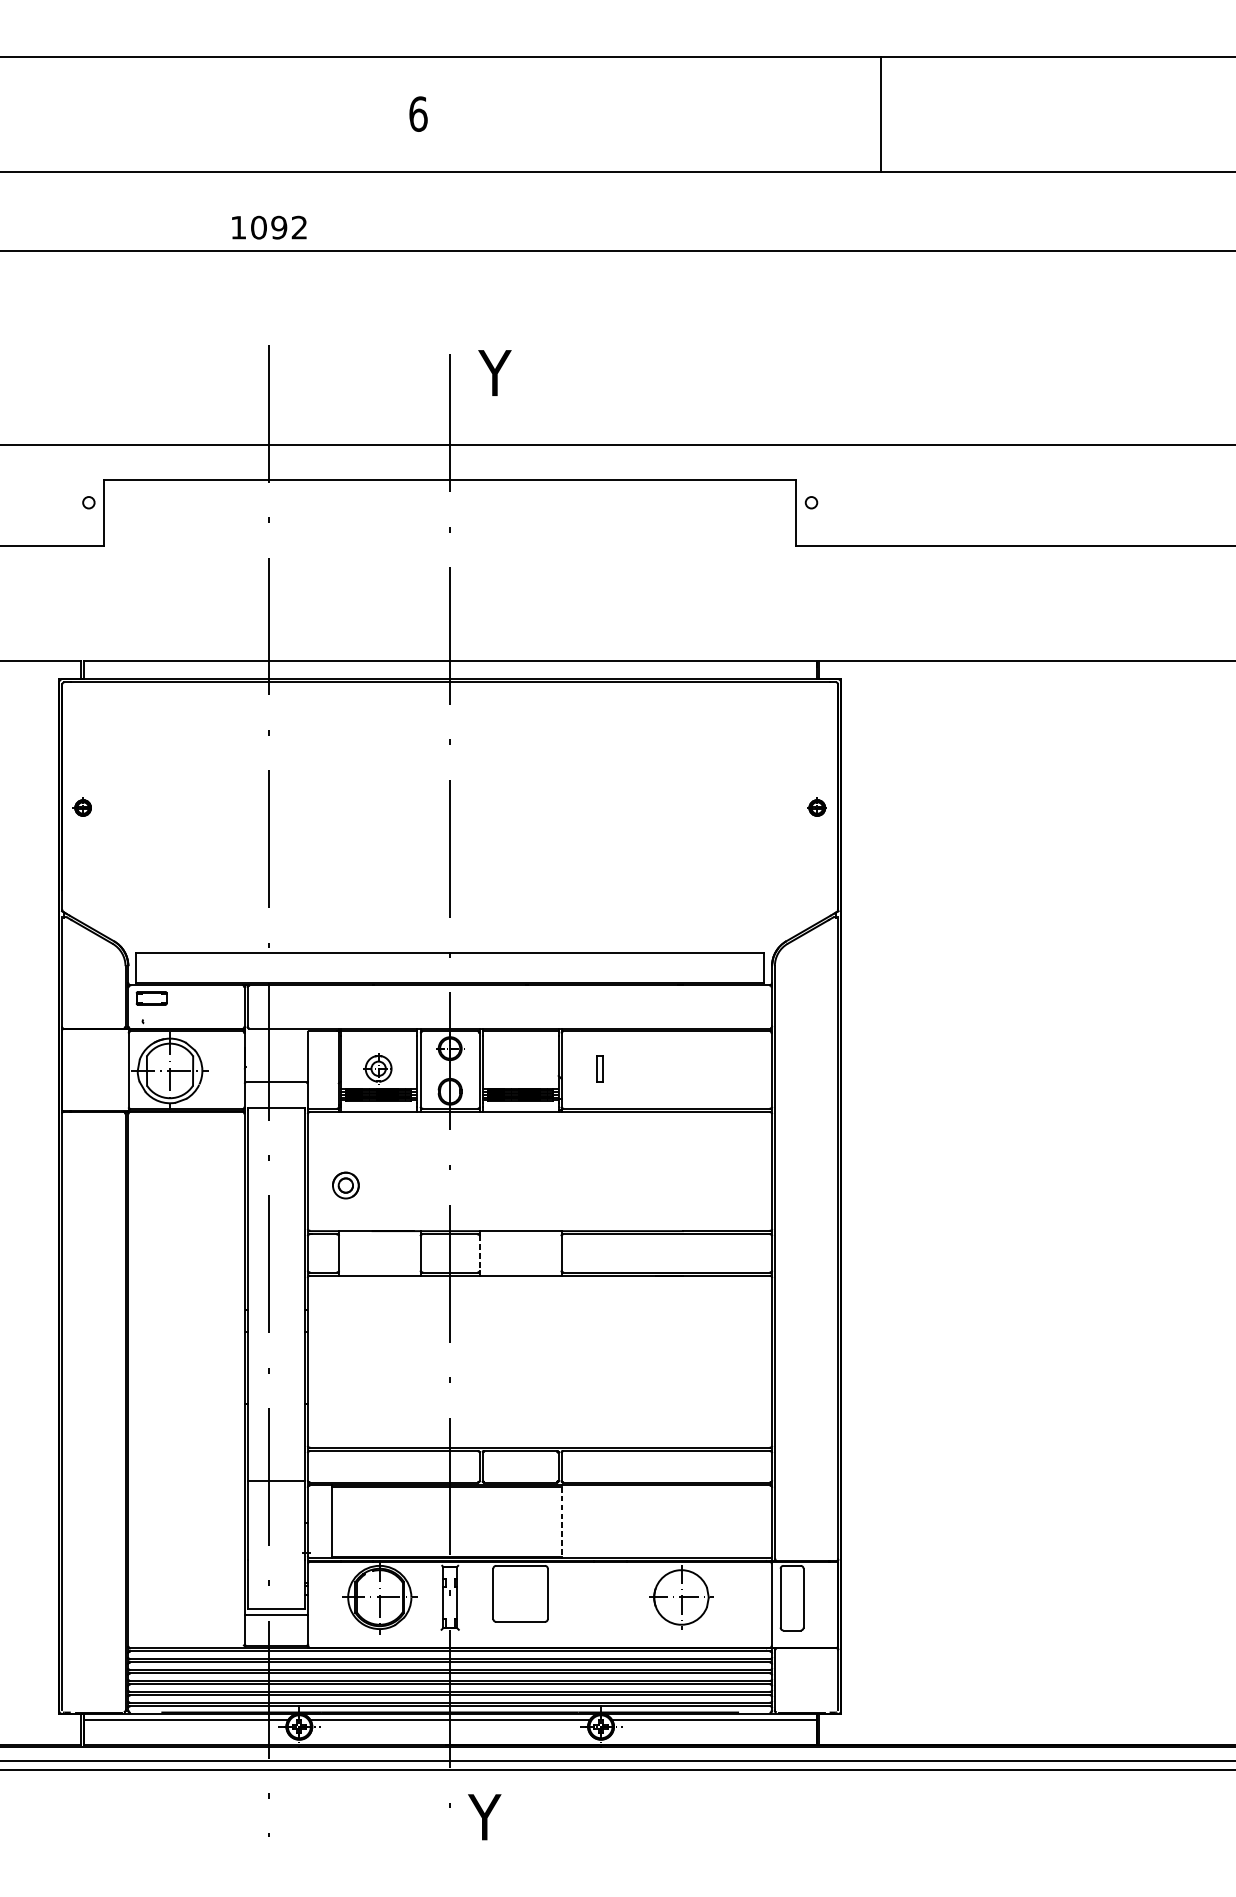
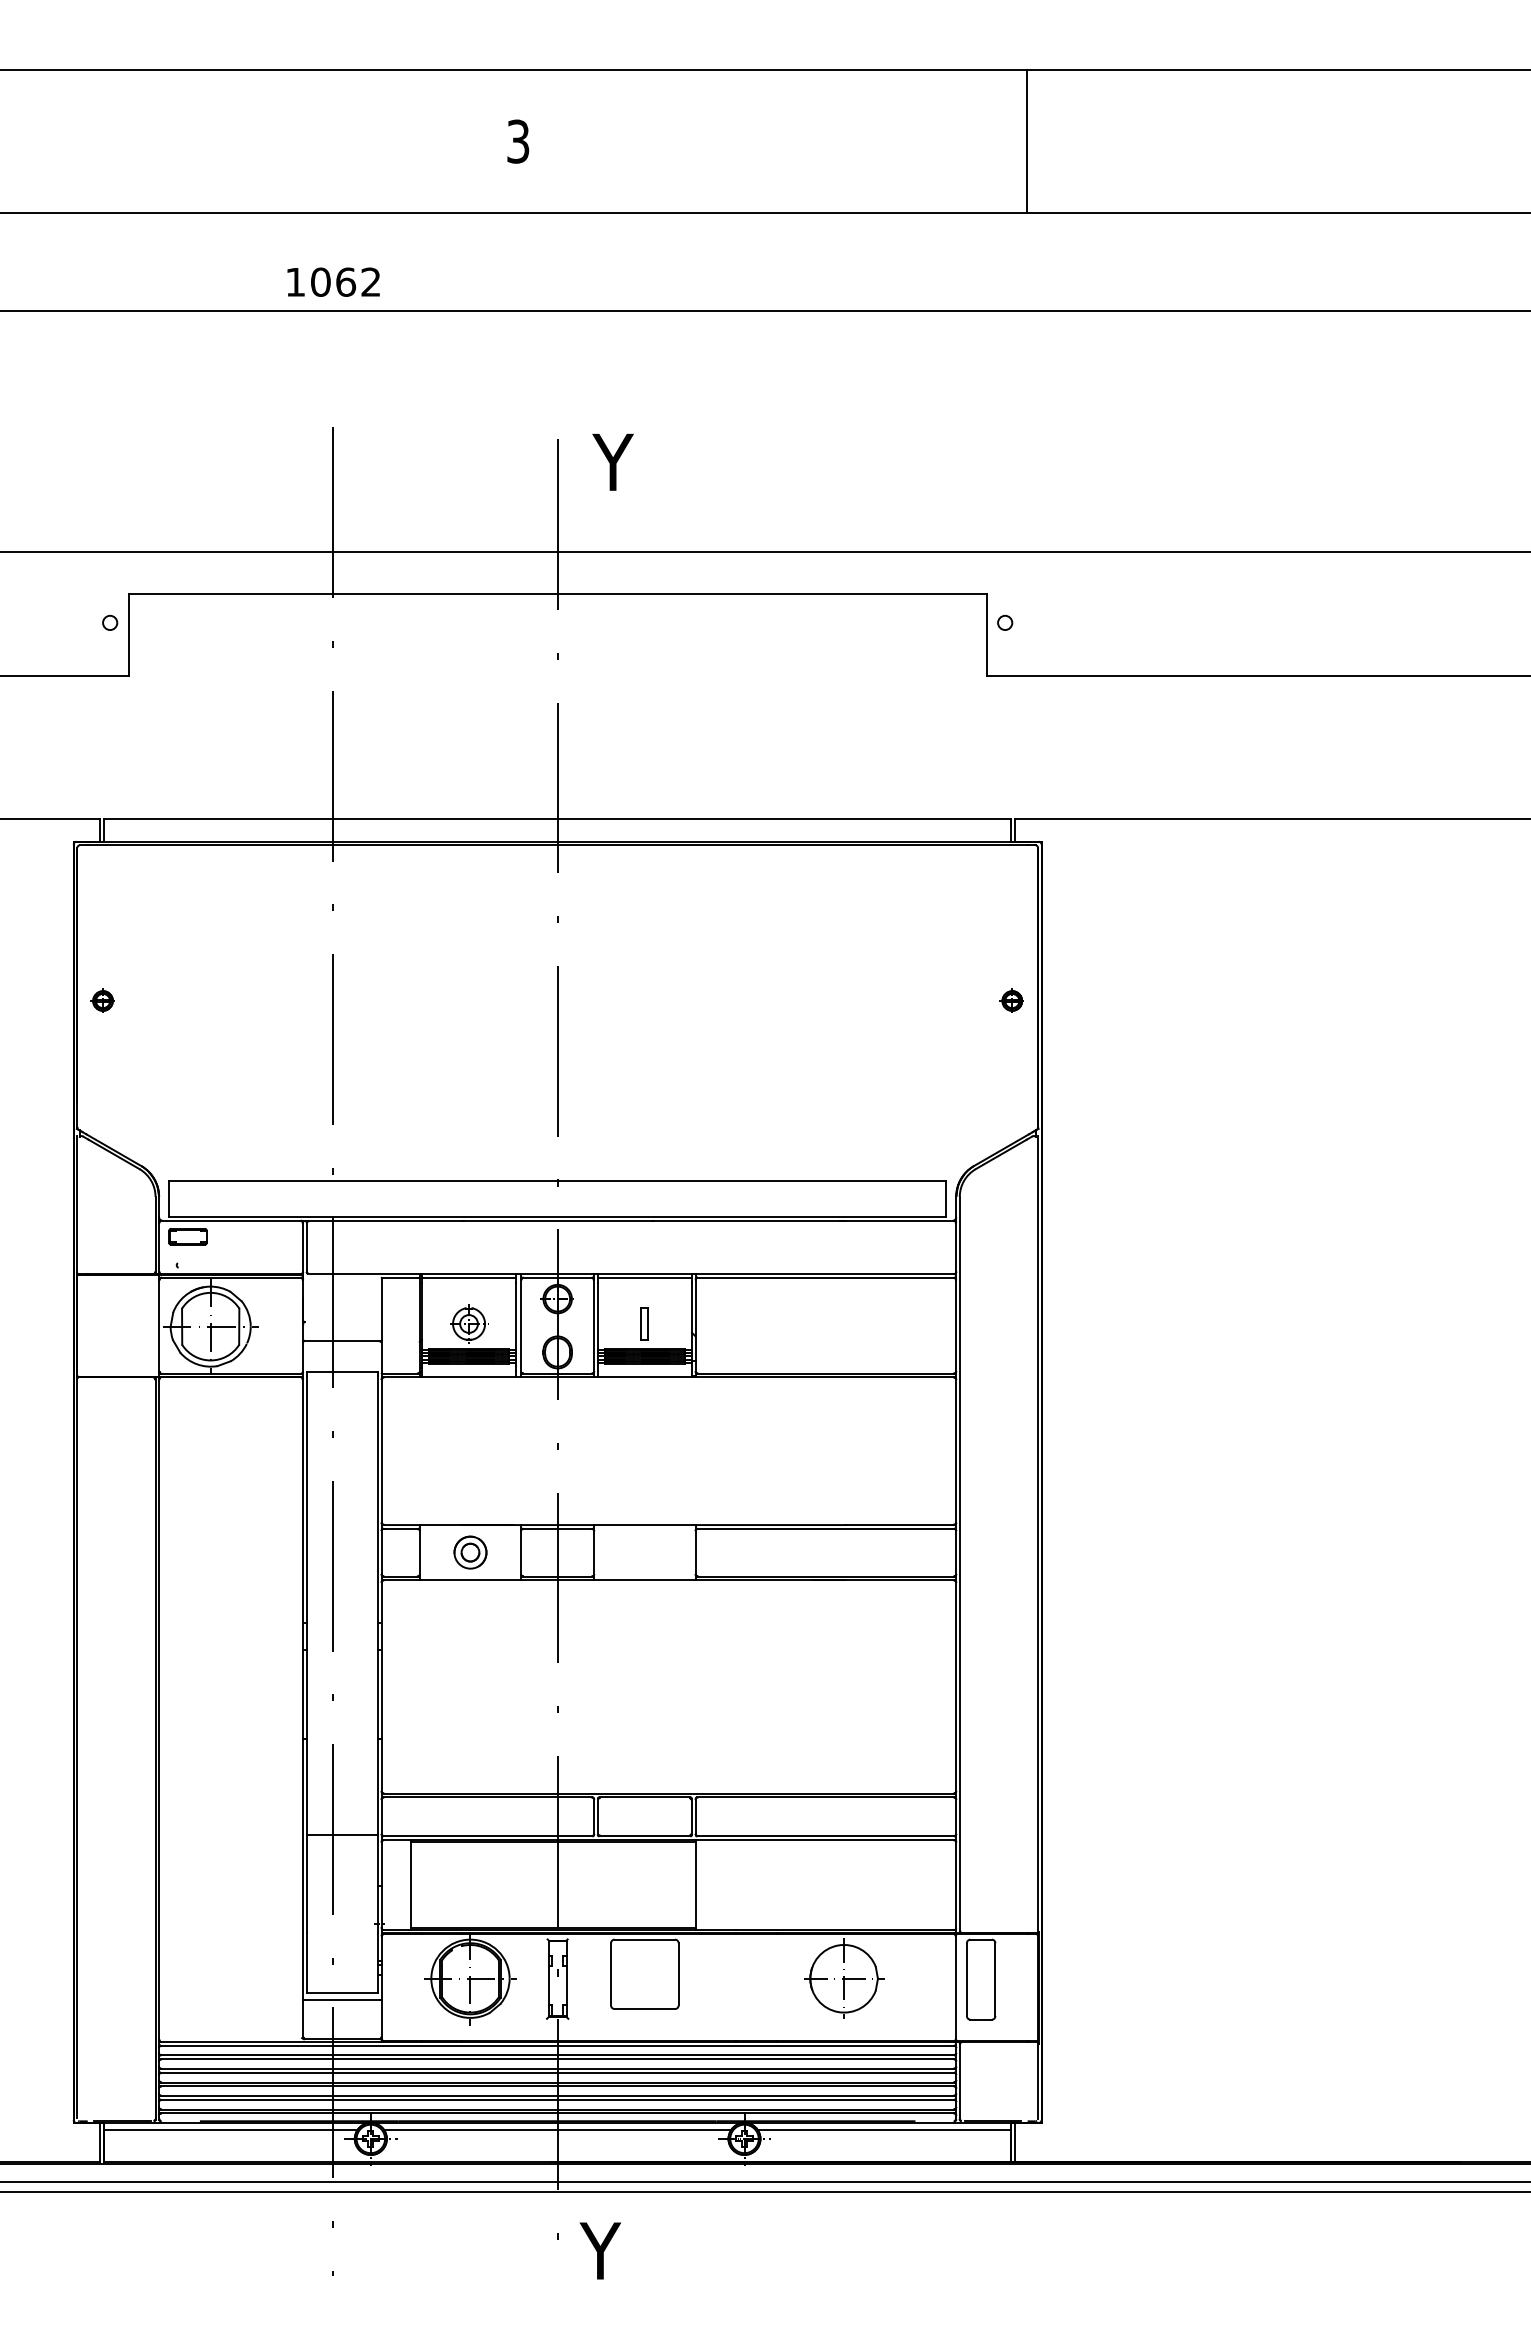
text: (418, 114) -> (518, 141), 6 -> 3
line: (880, 114) -> (1026, 141), moved
text: (279, 227) -> (346, 281), 1092 -> 1062
part: (599, 1068) -> (644, 1323), moved
part: (345, 1185) -> (470, 1552), moved
line: (479, 1254) -> (594, 1553), dashed -> solid
line: (561, 1522) -> (695, 1885), dashed -> solid

